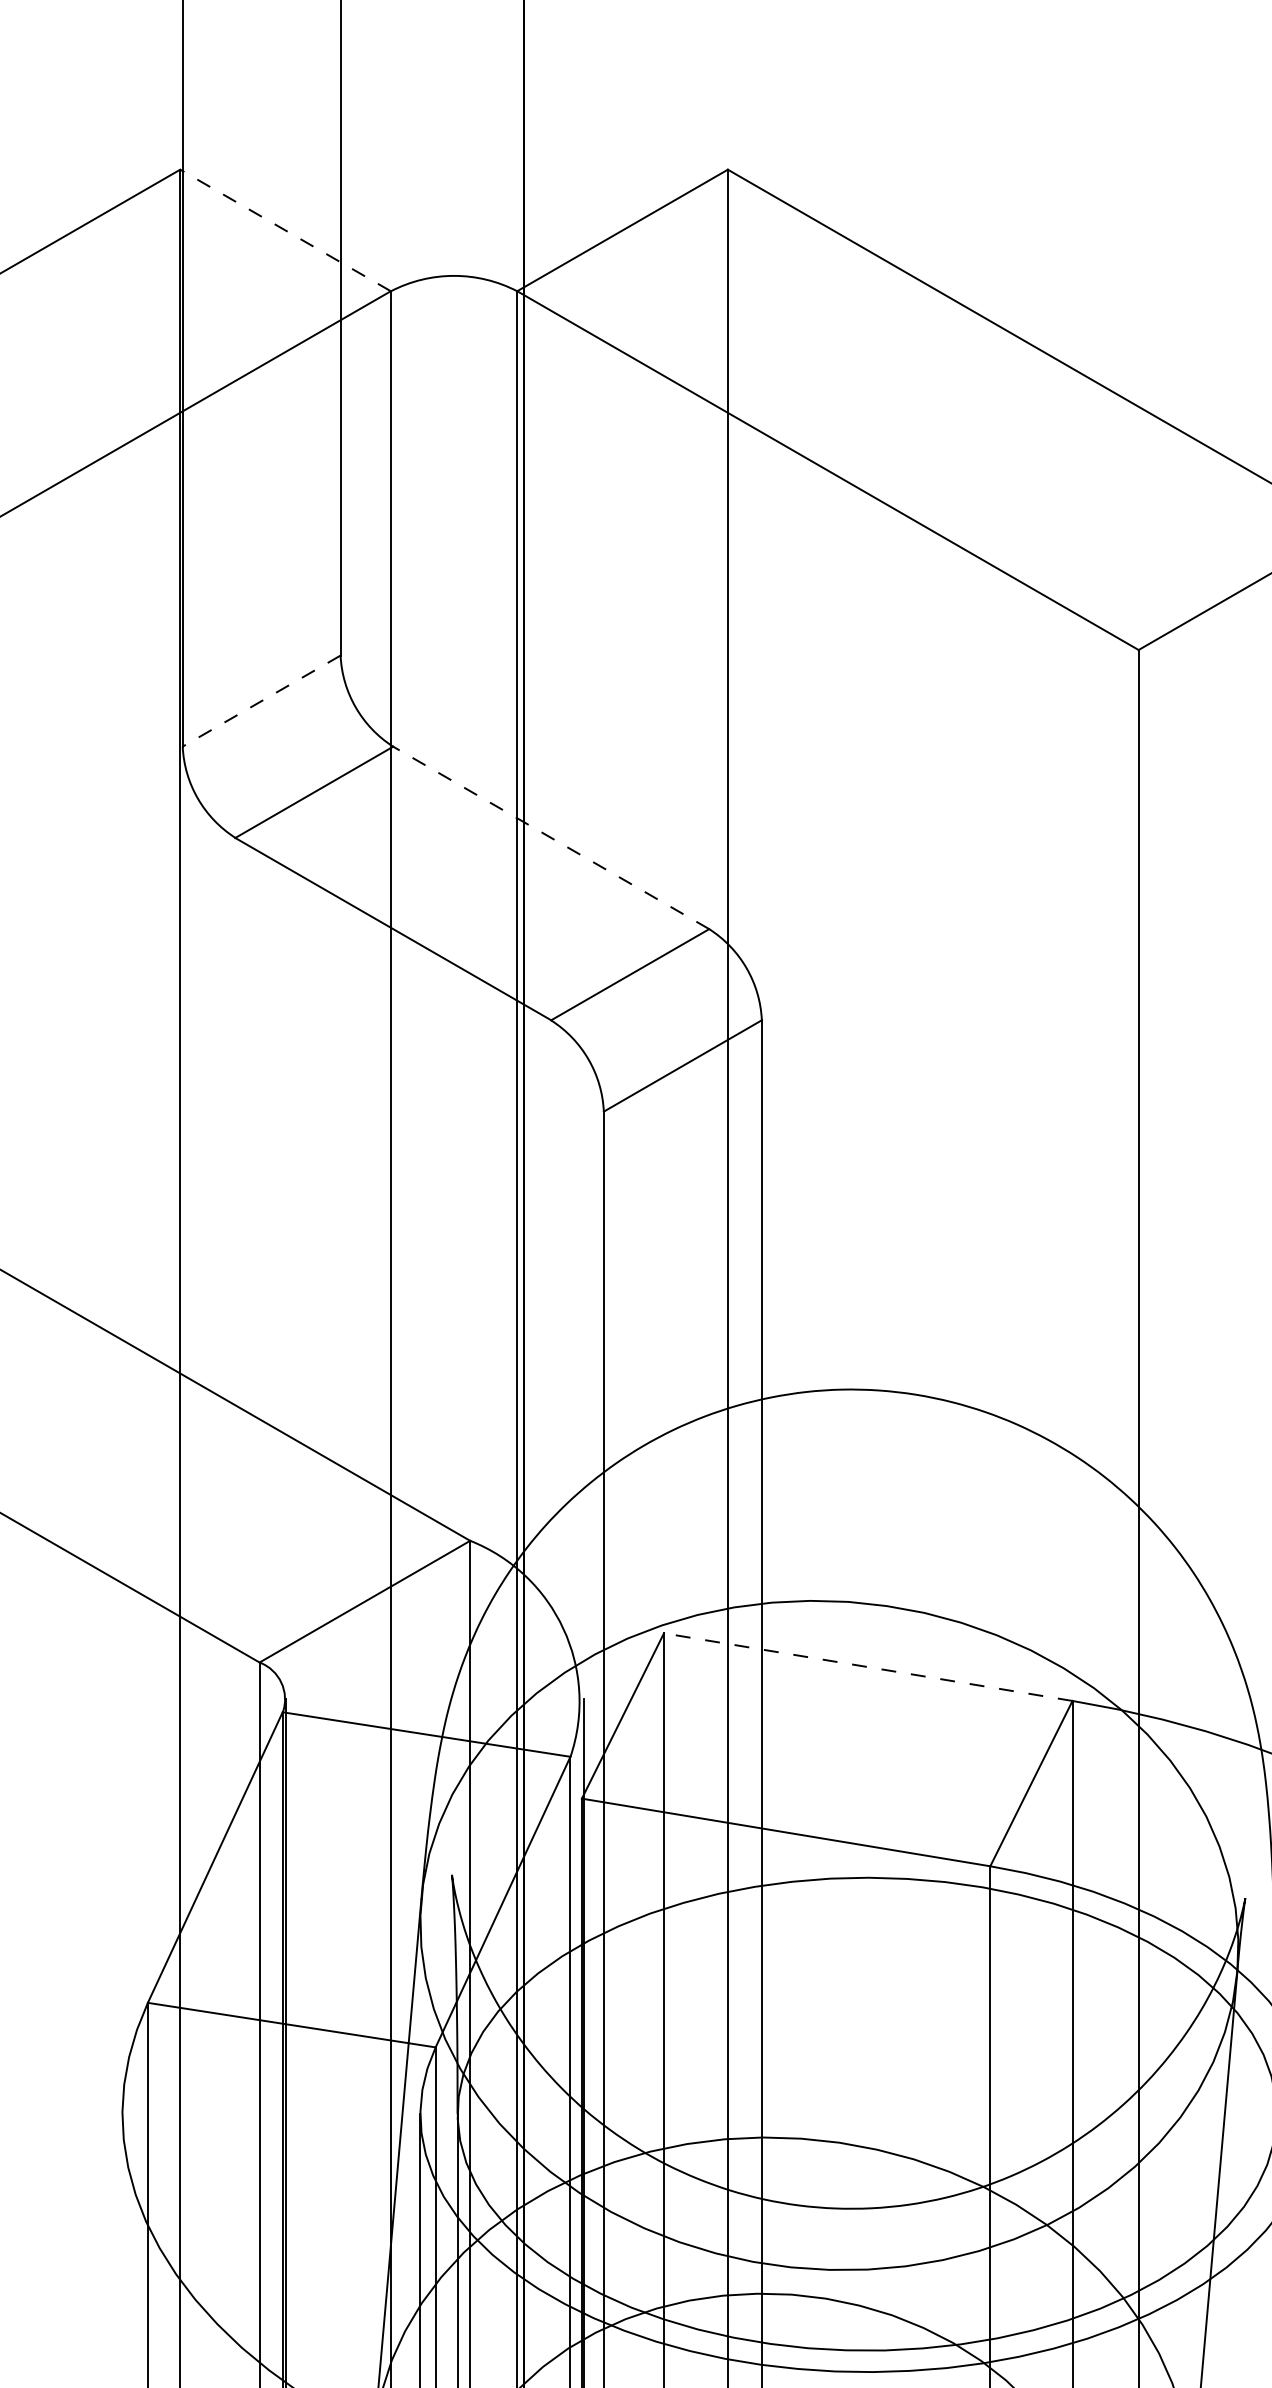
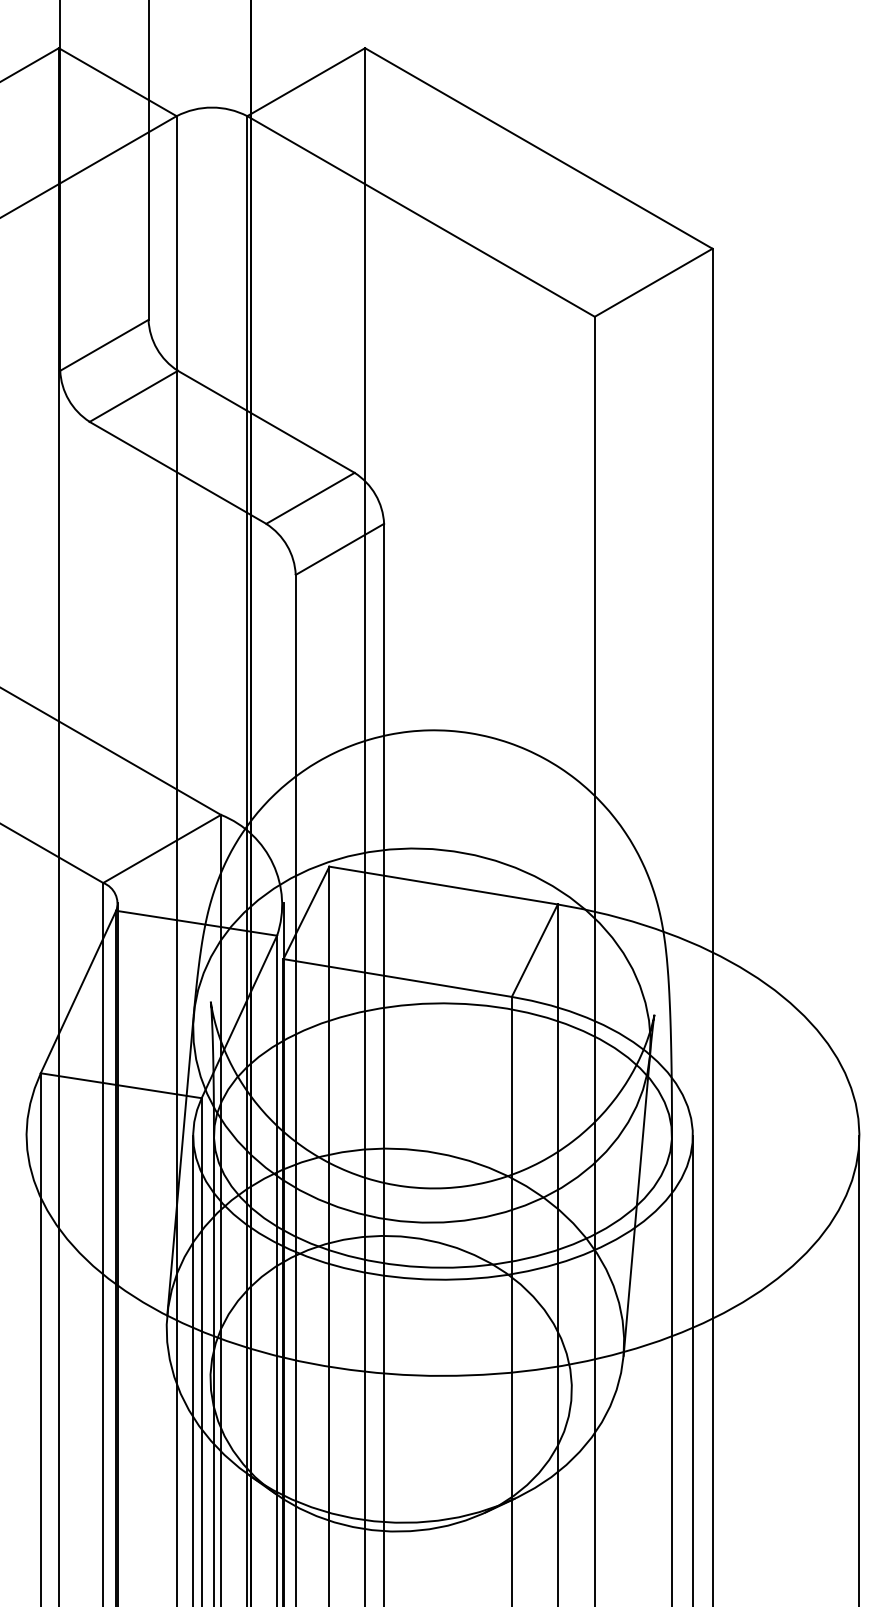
line: (285, 231) -> (117, 82), dashed -> solid
line: (260, 701) -> (103, 345), dashed -> solid
line: (549, 837) -> (265, 421), dashed -> solid
line: (868, 1667) -> (443, 885), dashed -> solid

